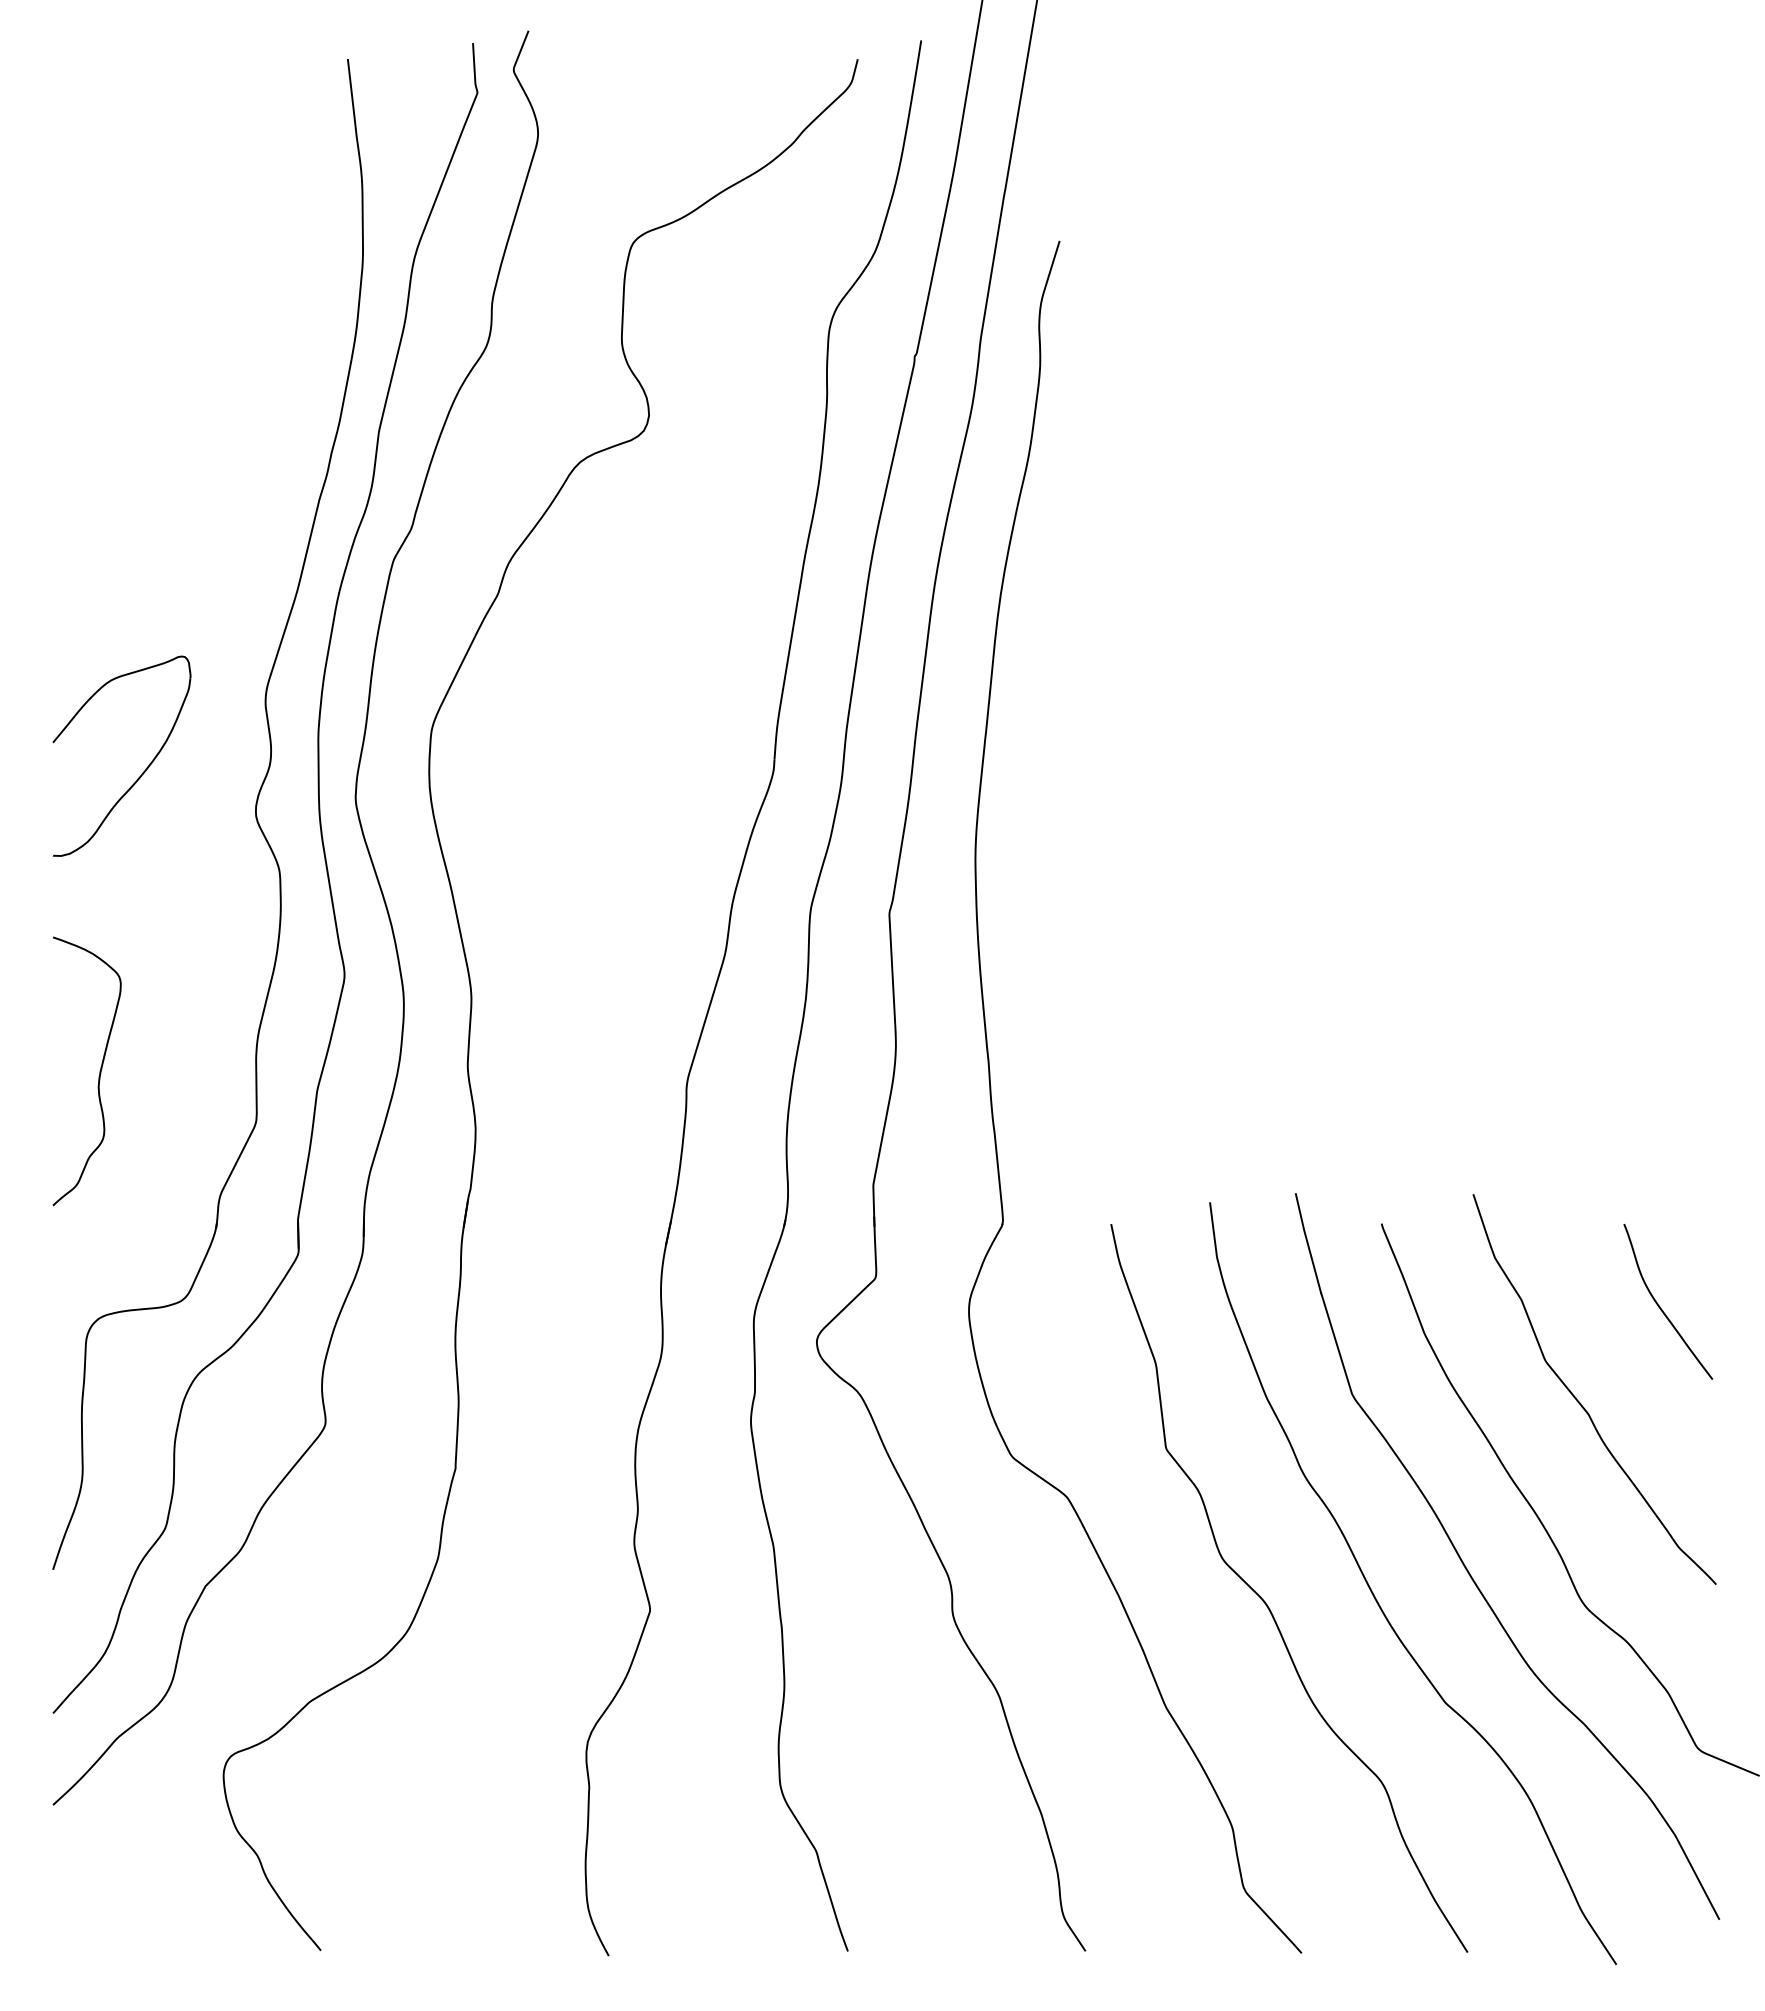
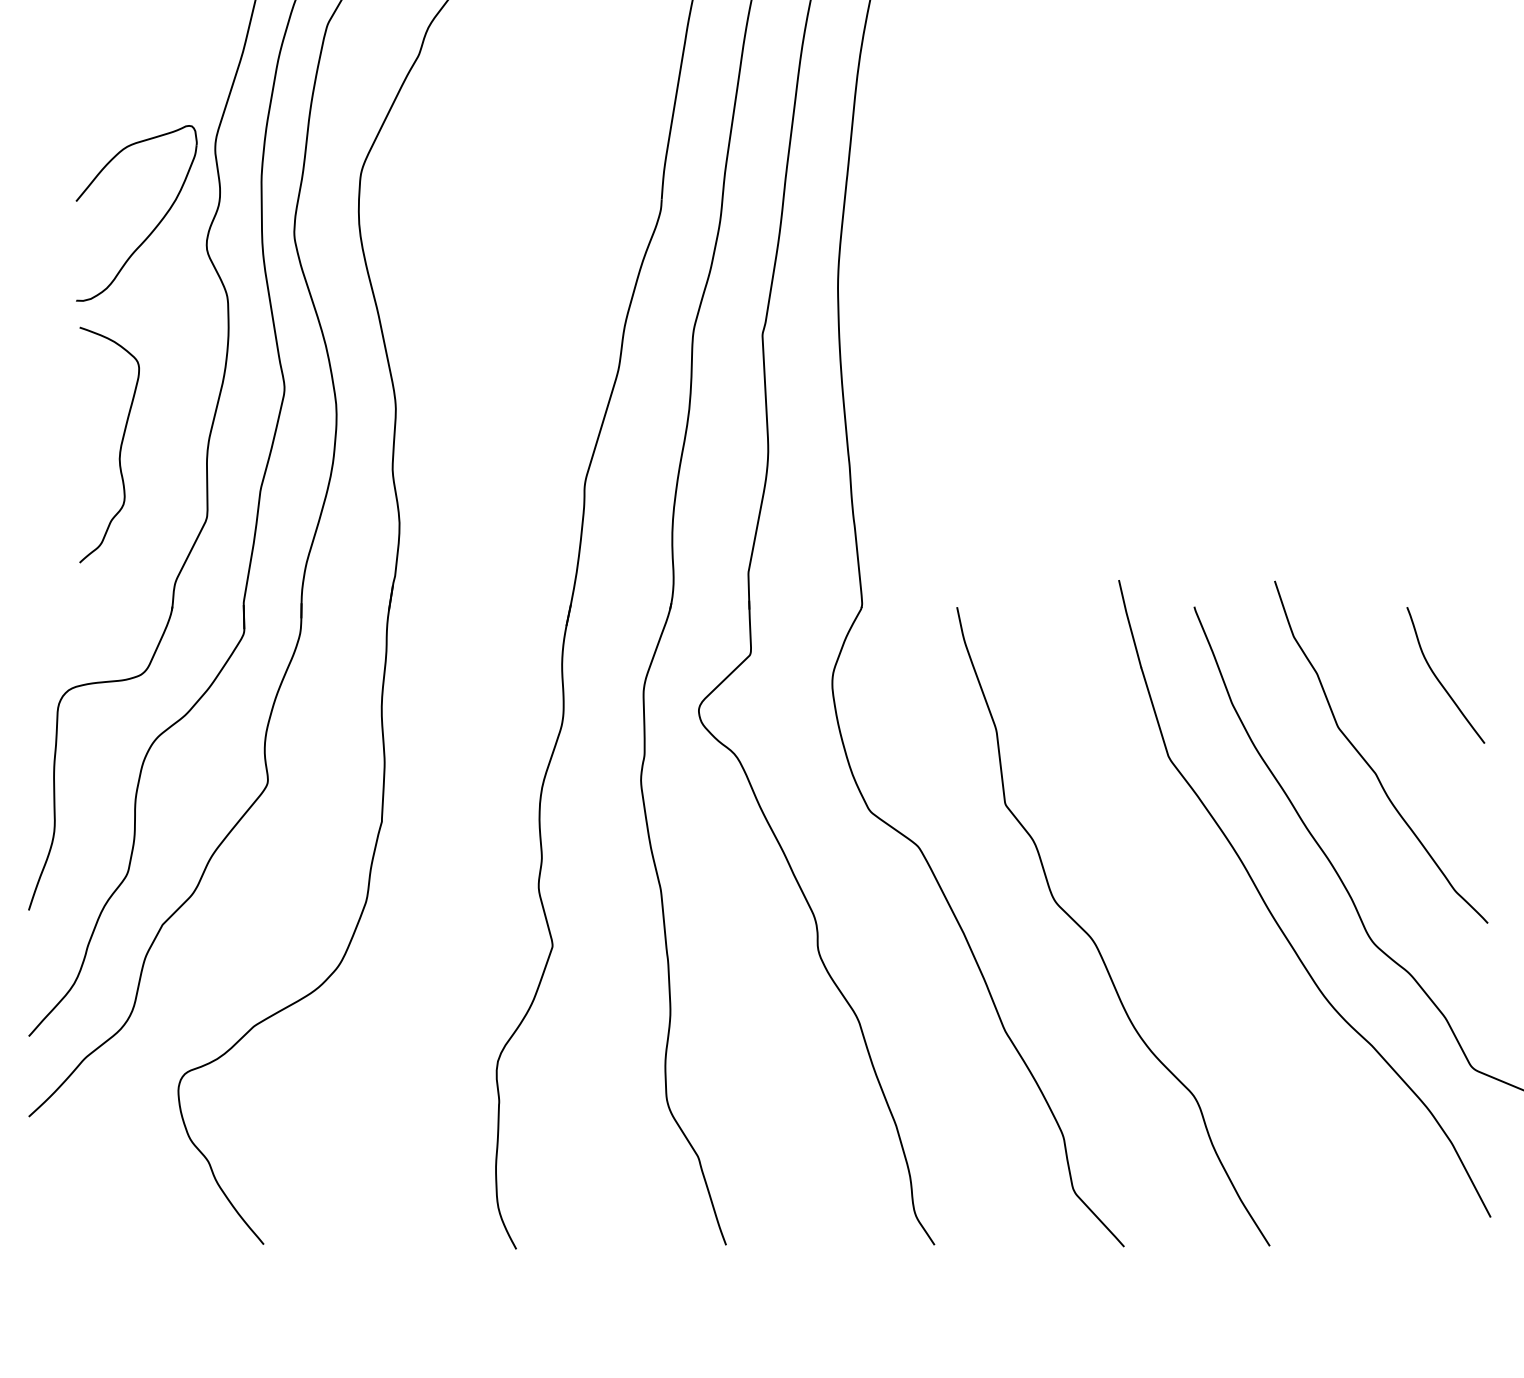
part: (141, 773) -> (153, 228), moved
curve: (99, 1071) -> (120, 445), moved
curve: (1379, 1603) -> (1192, 940), removed

